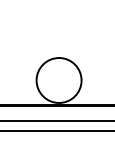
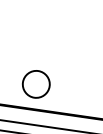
circle: (58, 80) -> (35, 84), size x0.6

